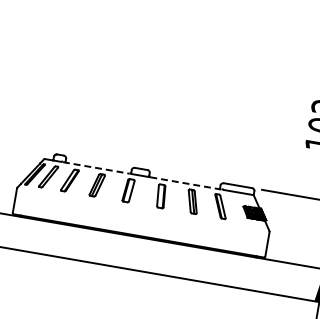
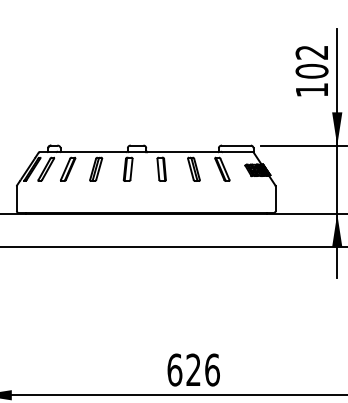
line: (96, 168) -> (92, 152), dashed -> solid
line: (186, 183) -> (184, 152), dashed -> solid

